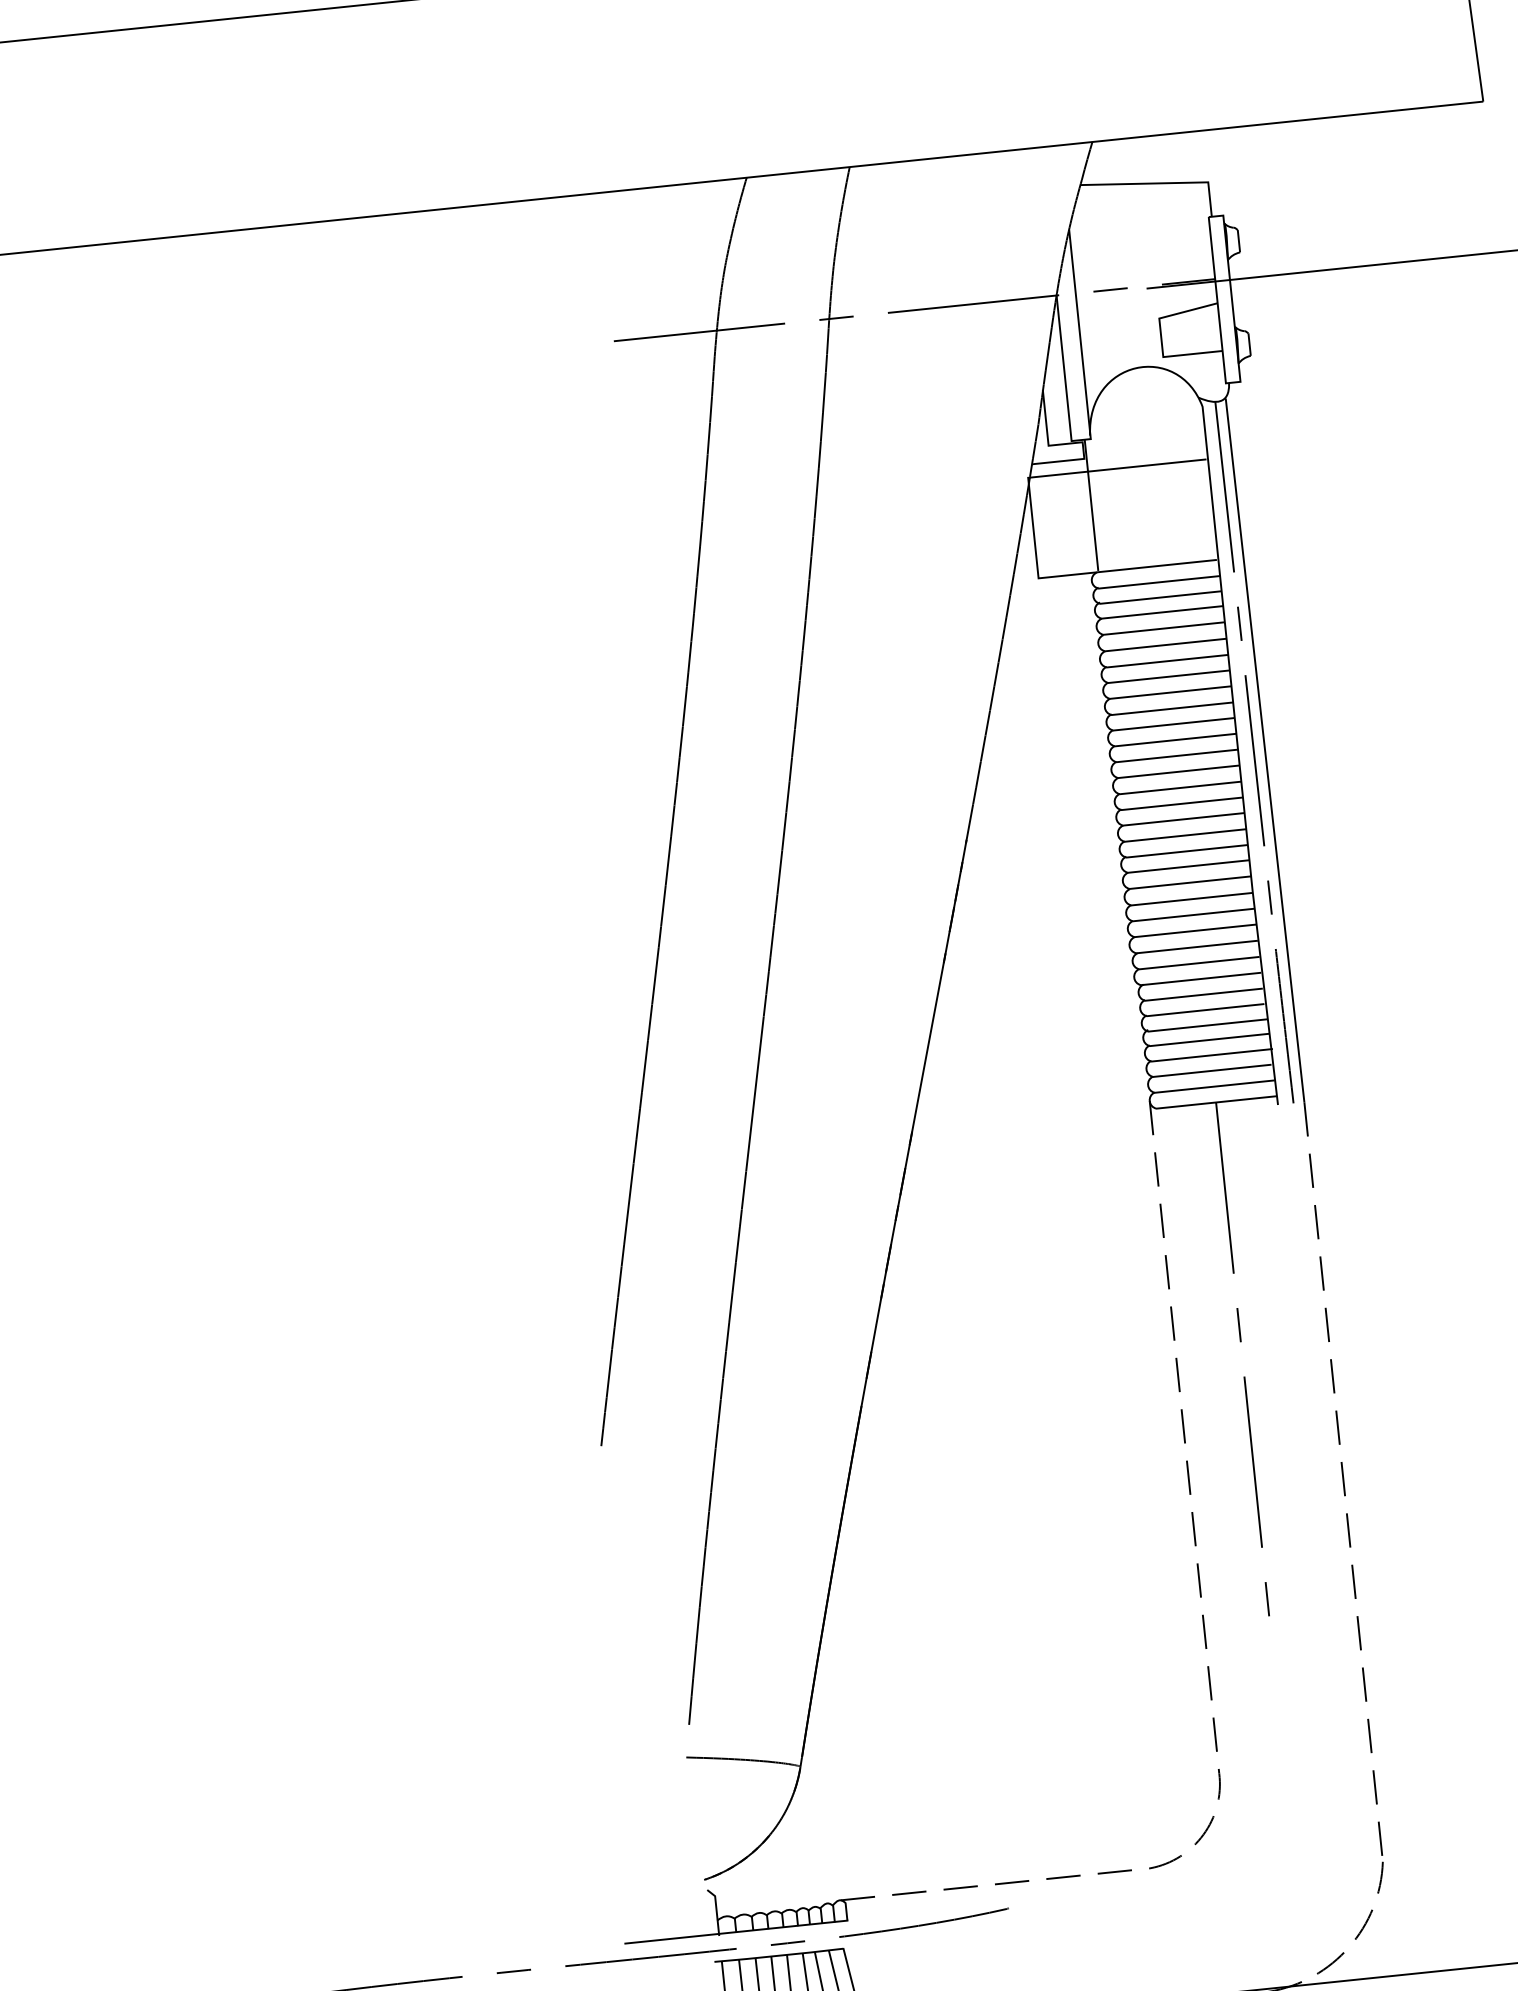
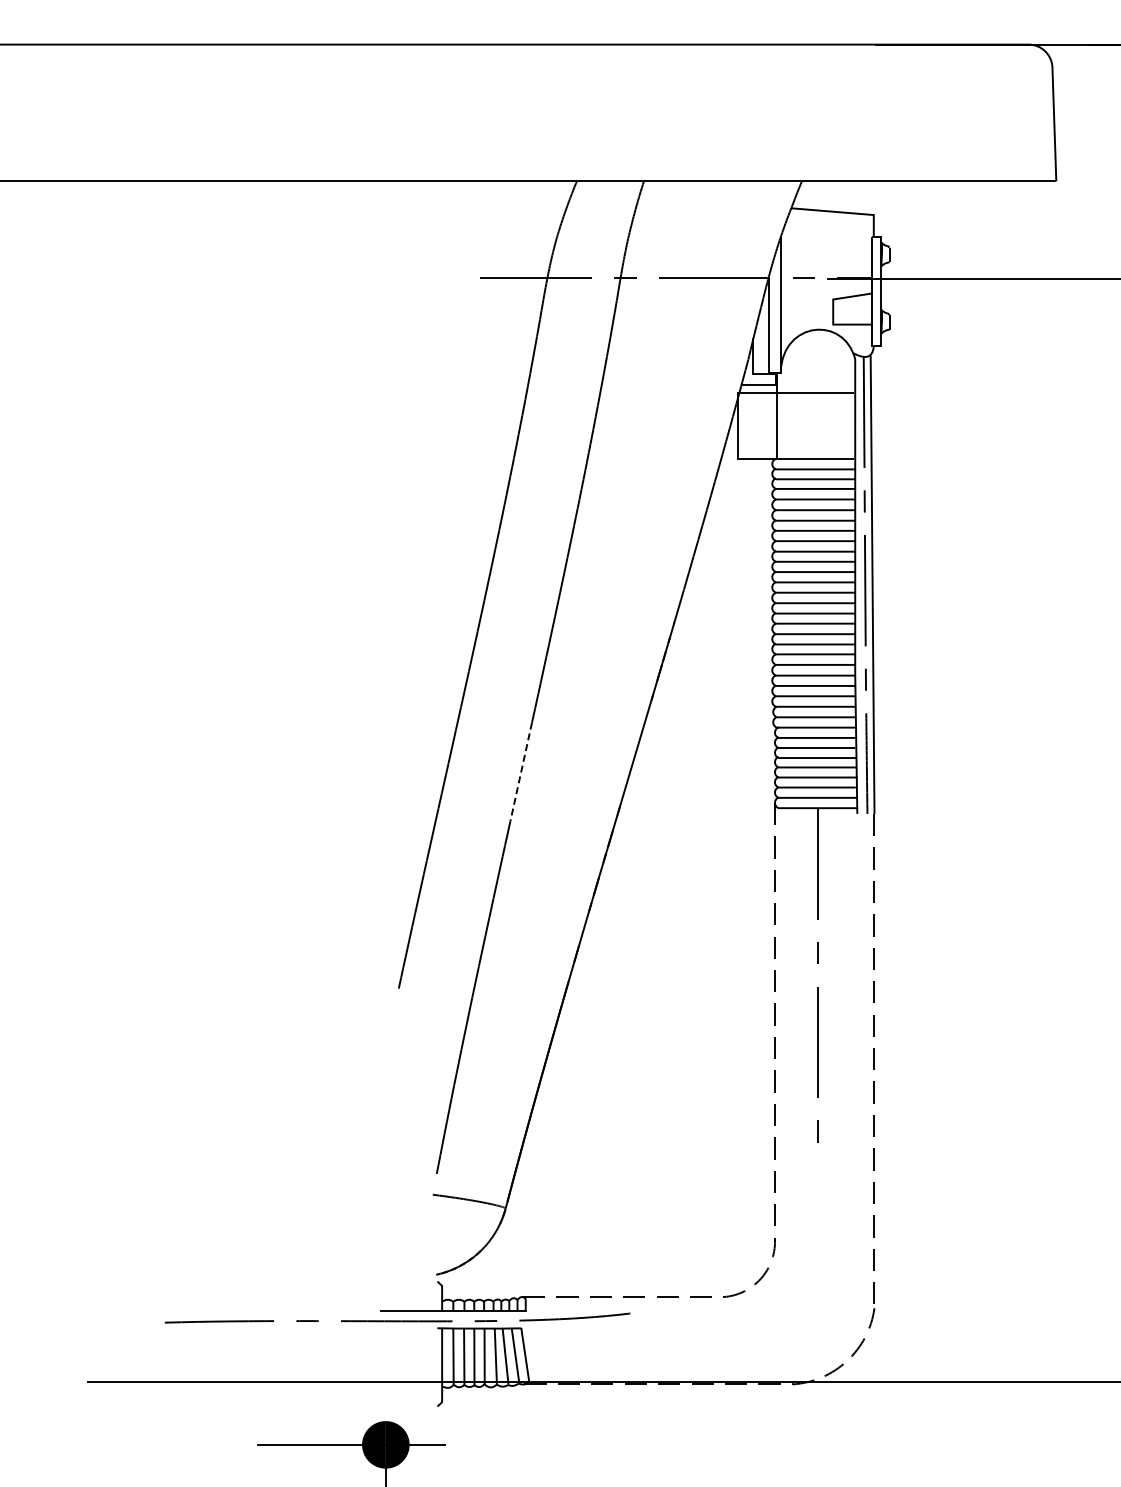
line: (755, 1094) -> (521, 772), solid -> dashed

